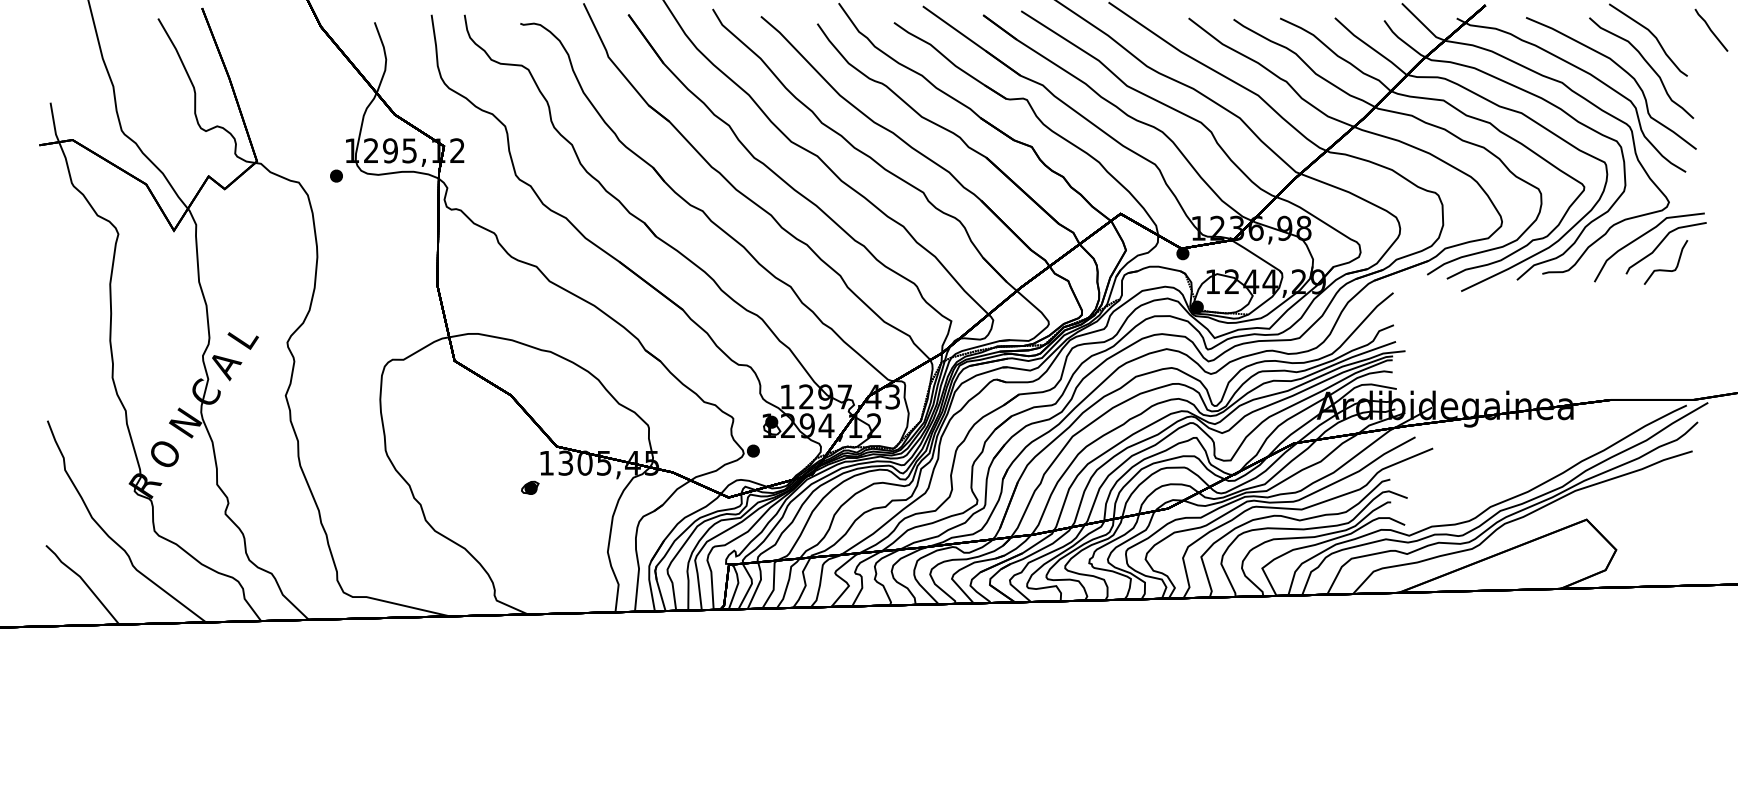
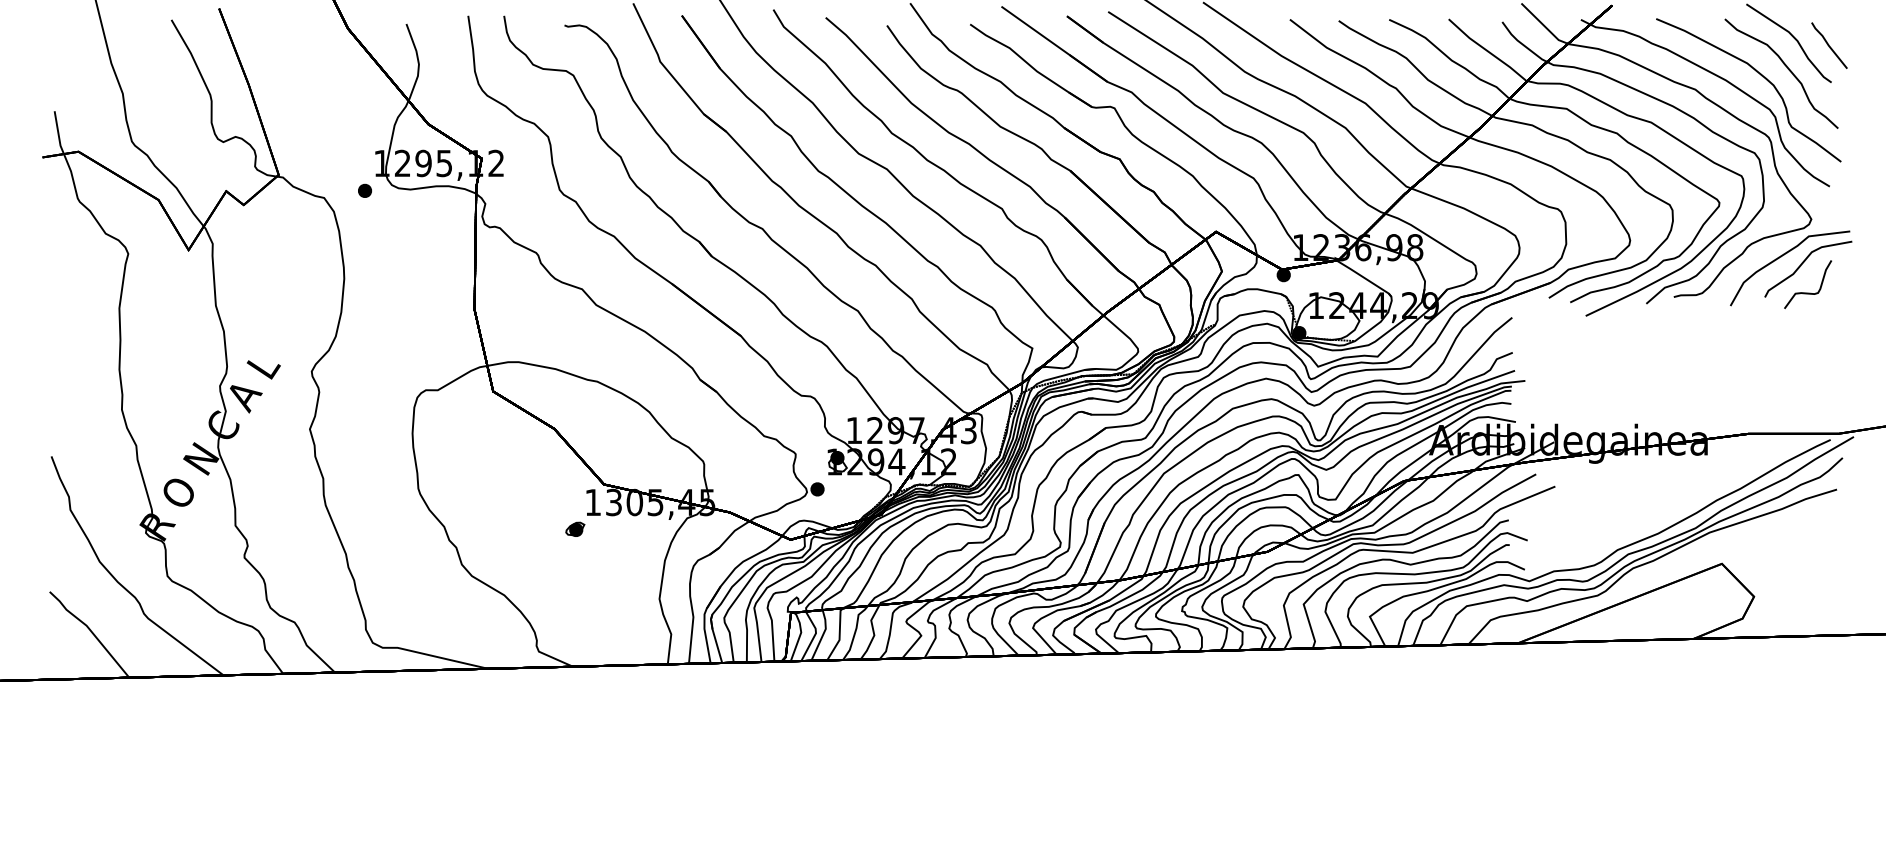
line: (1711, 30) -> (1829, 45), moved

